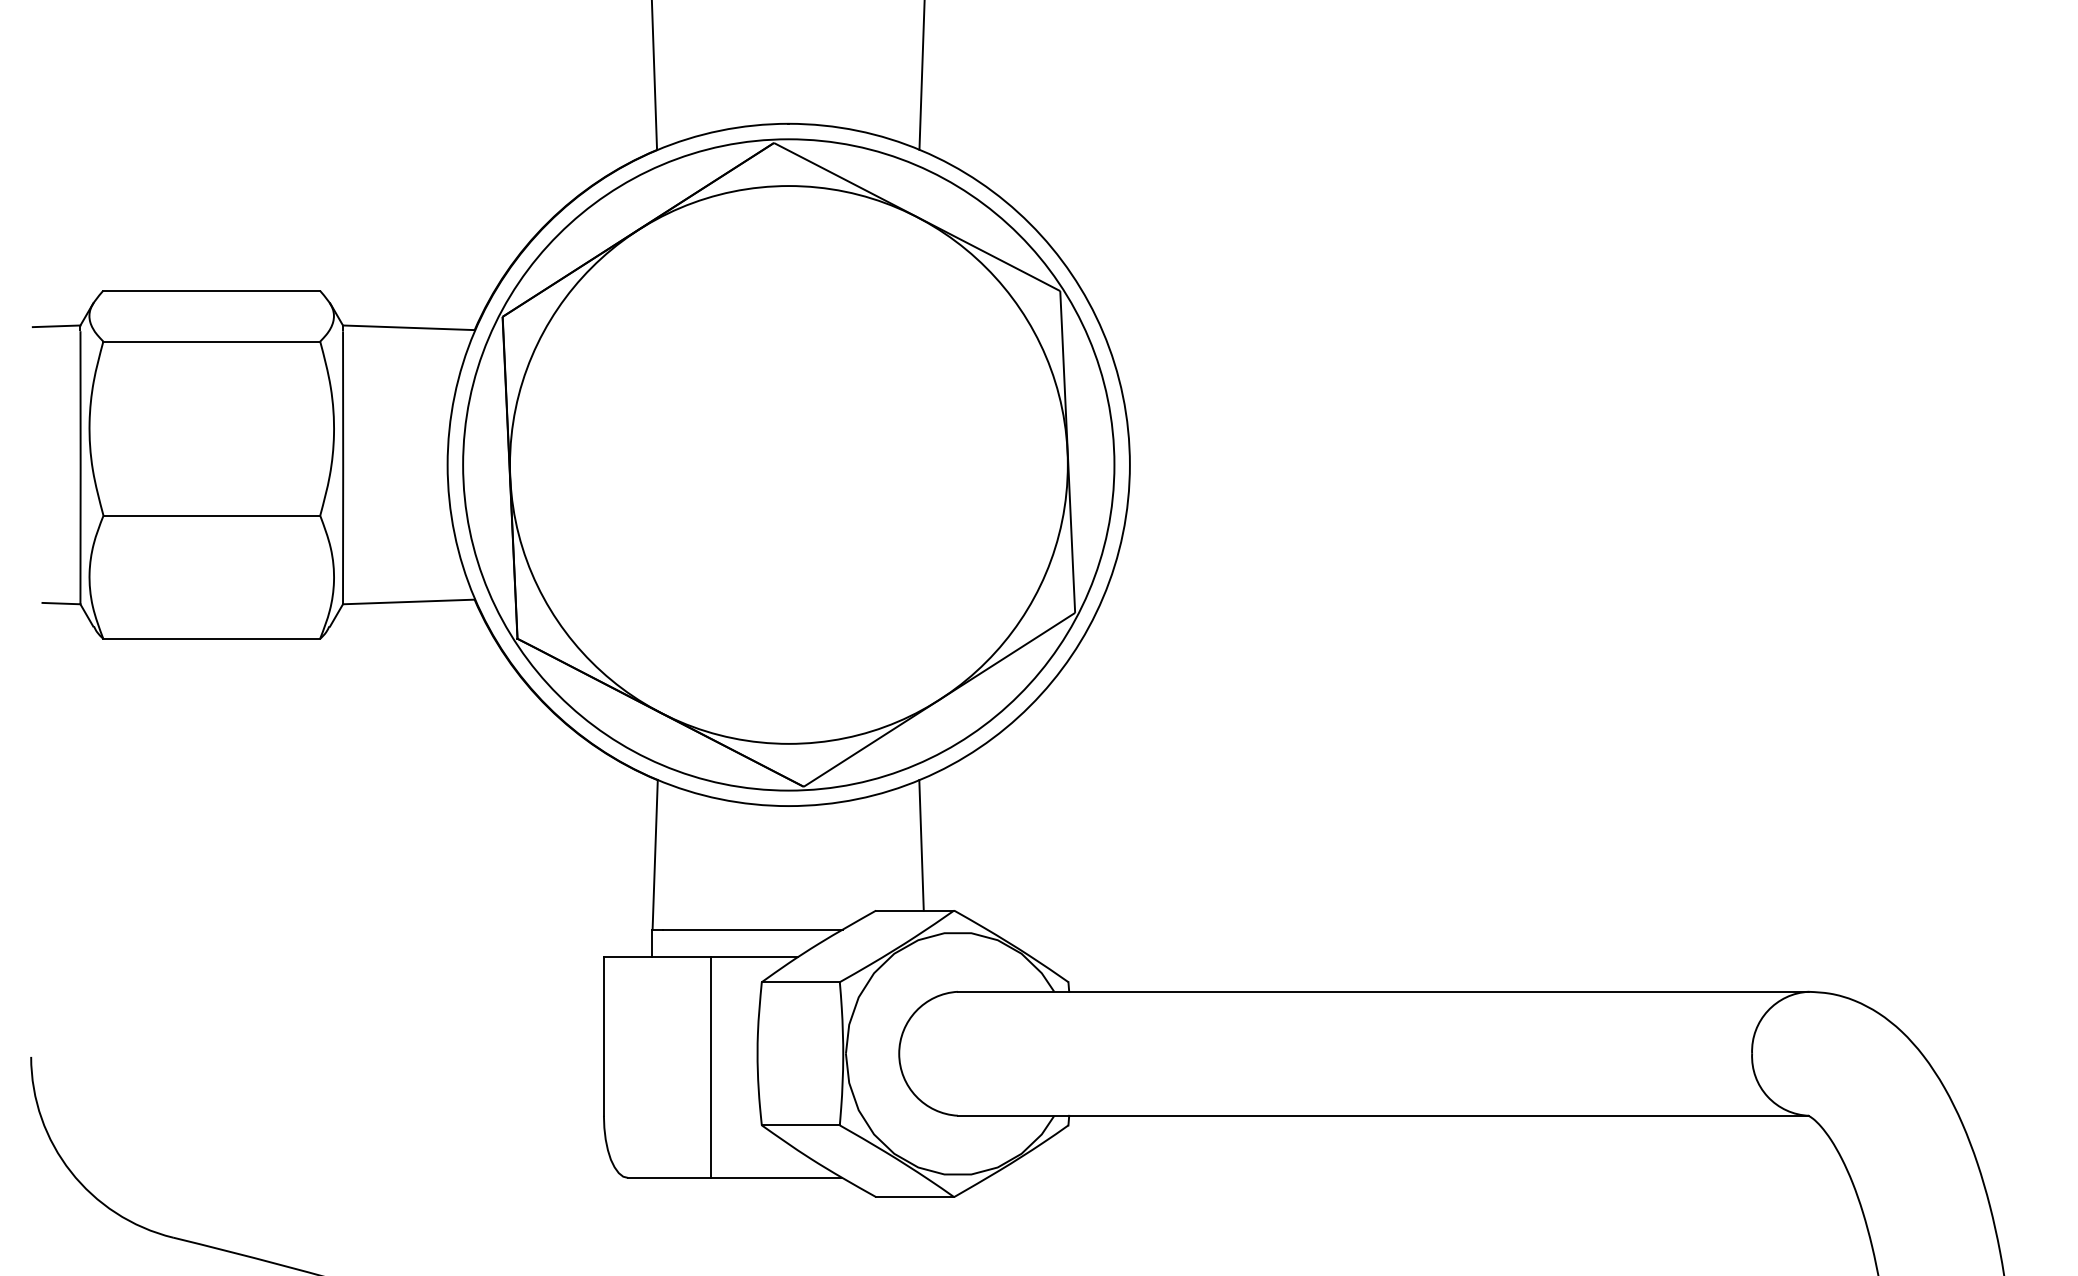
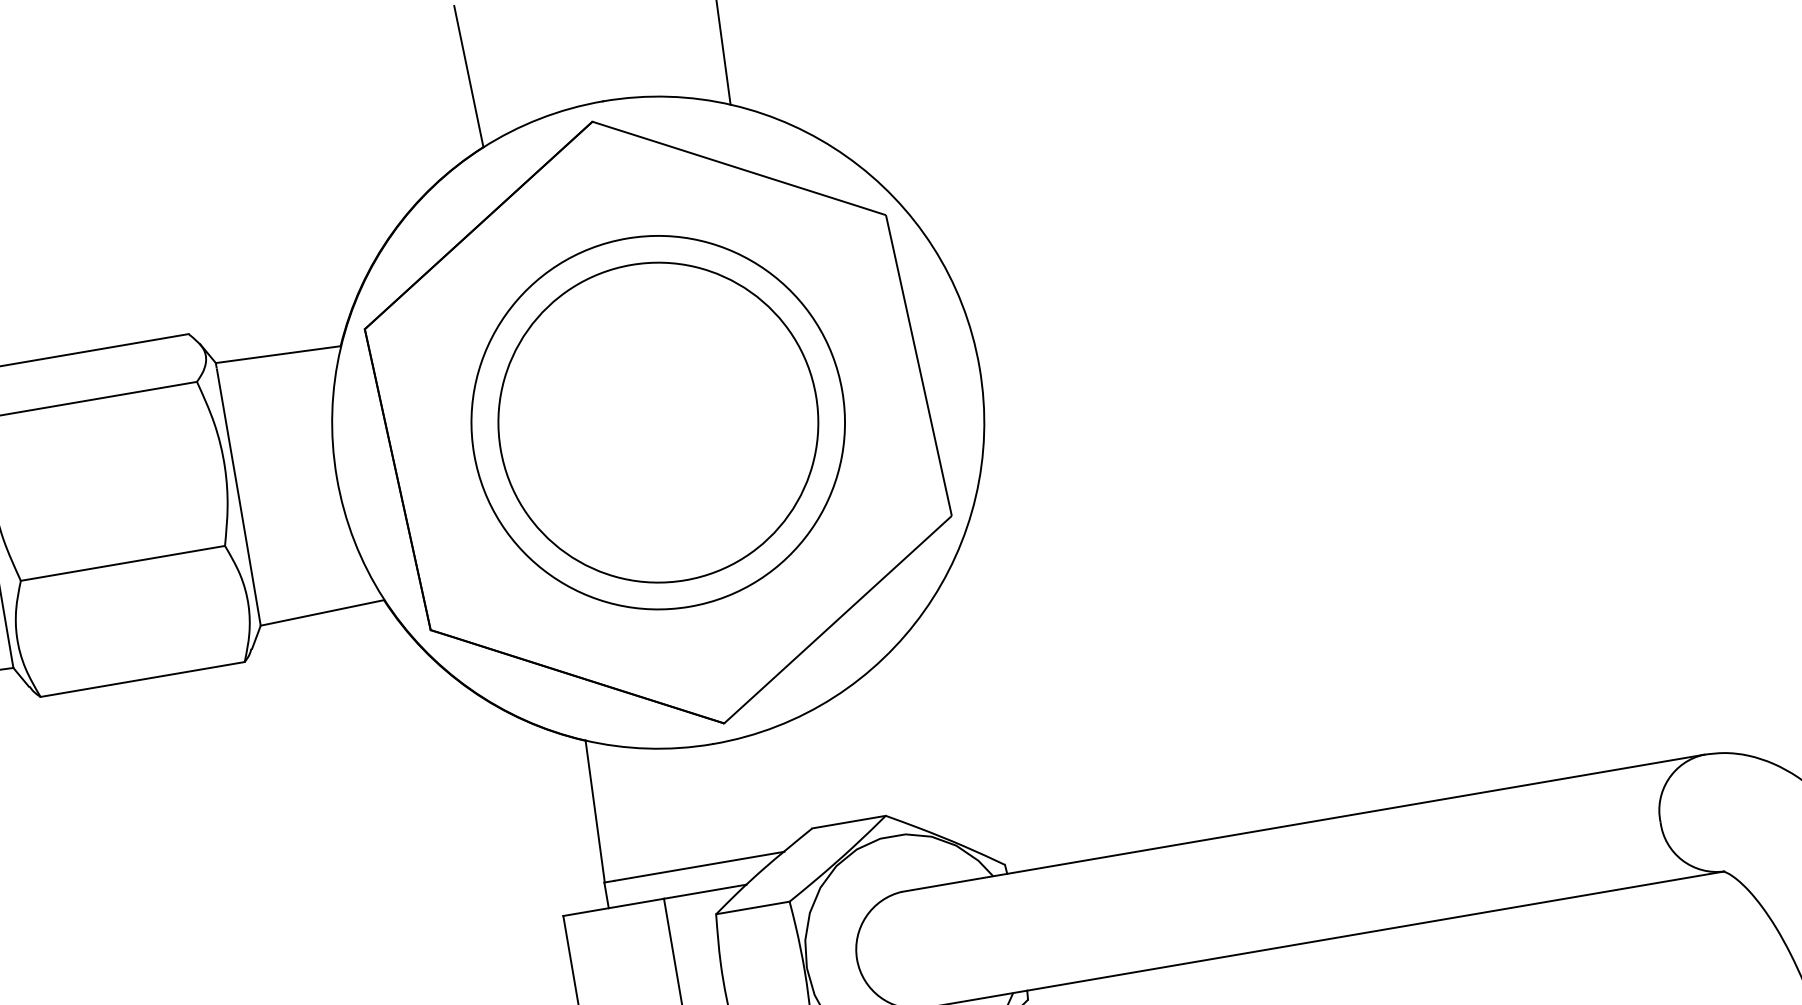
circle: (788, 464) -> (657, 422), size x0.6
circle: (788, 464) -> (657, 422), size x0.6
line: (921, 845) -> (844, 759), removed

